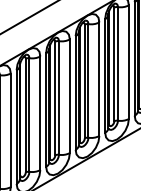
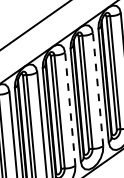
line: (99, 79) -> (98, 89), solid -> dashed
line: (69, 96) -> (69, 109), solid -> dashed

